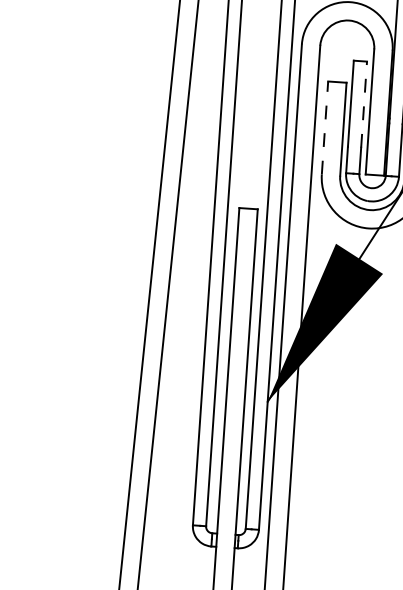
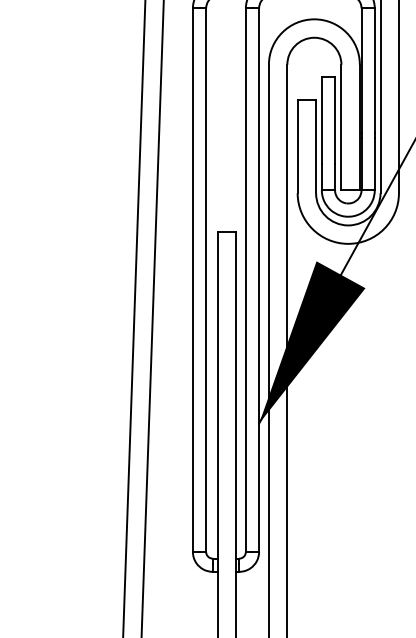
line: (364, 104) -> (335, 120), dashed -> solid
line: (324, 127) -> (297, 146), dashed -> solid

